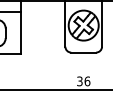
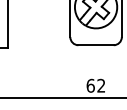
text: (83, 81) -> (95, 85), 36 -> 62

